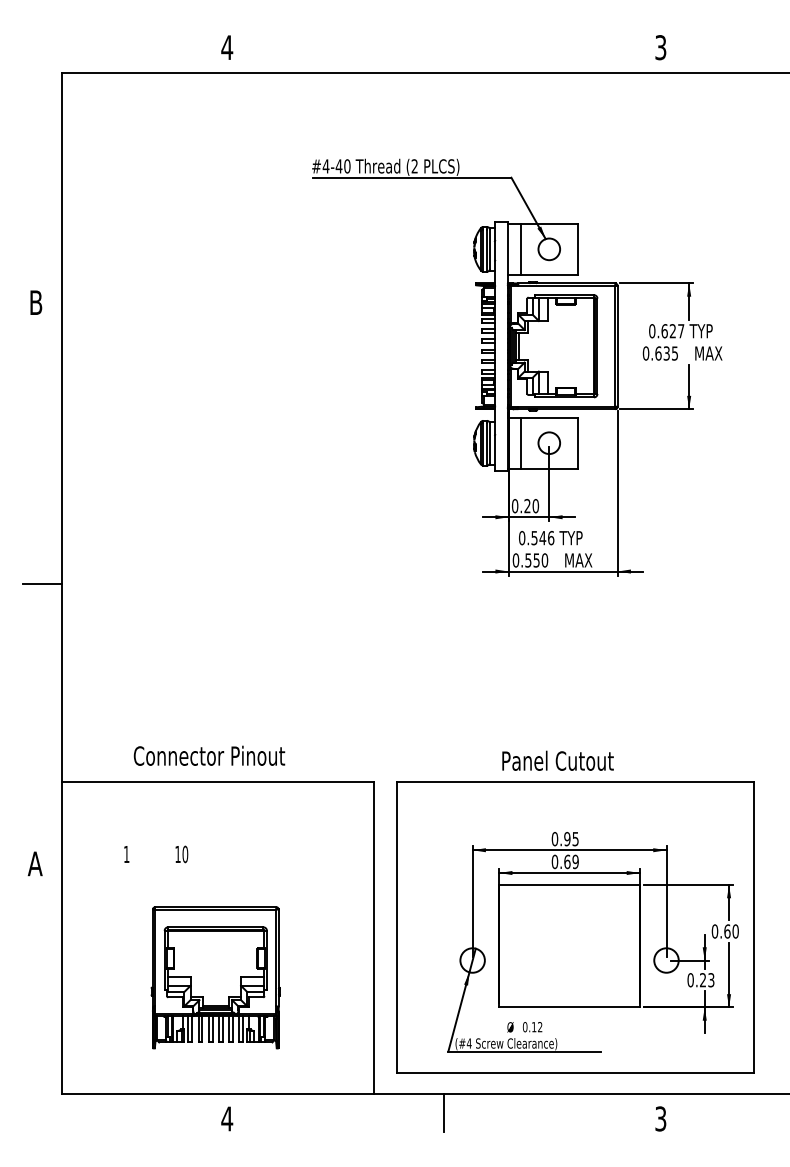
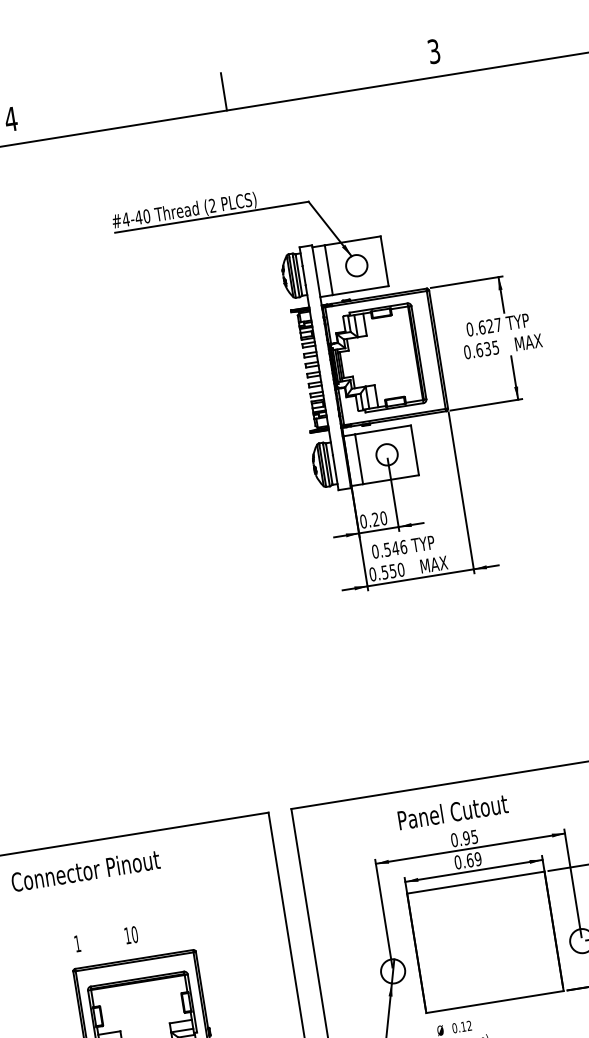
line: (444, 54) -> (224, 92), added
text: (209, 755) -> (85, 870), moved
text: (557, 760) -> (452, 811), moved
text: (156, 854) -> (106, 939), moved

